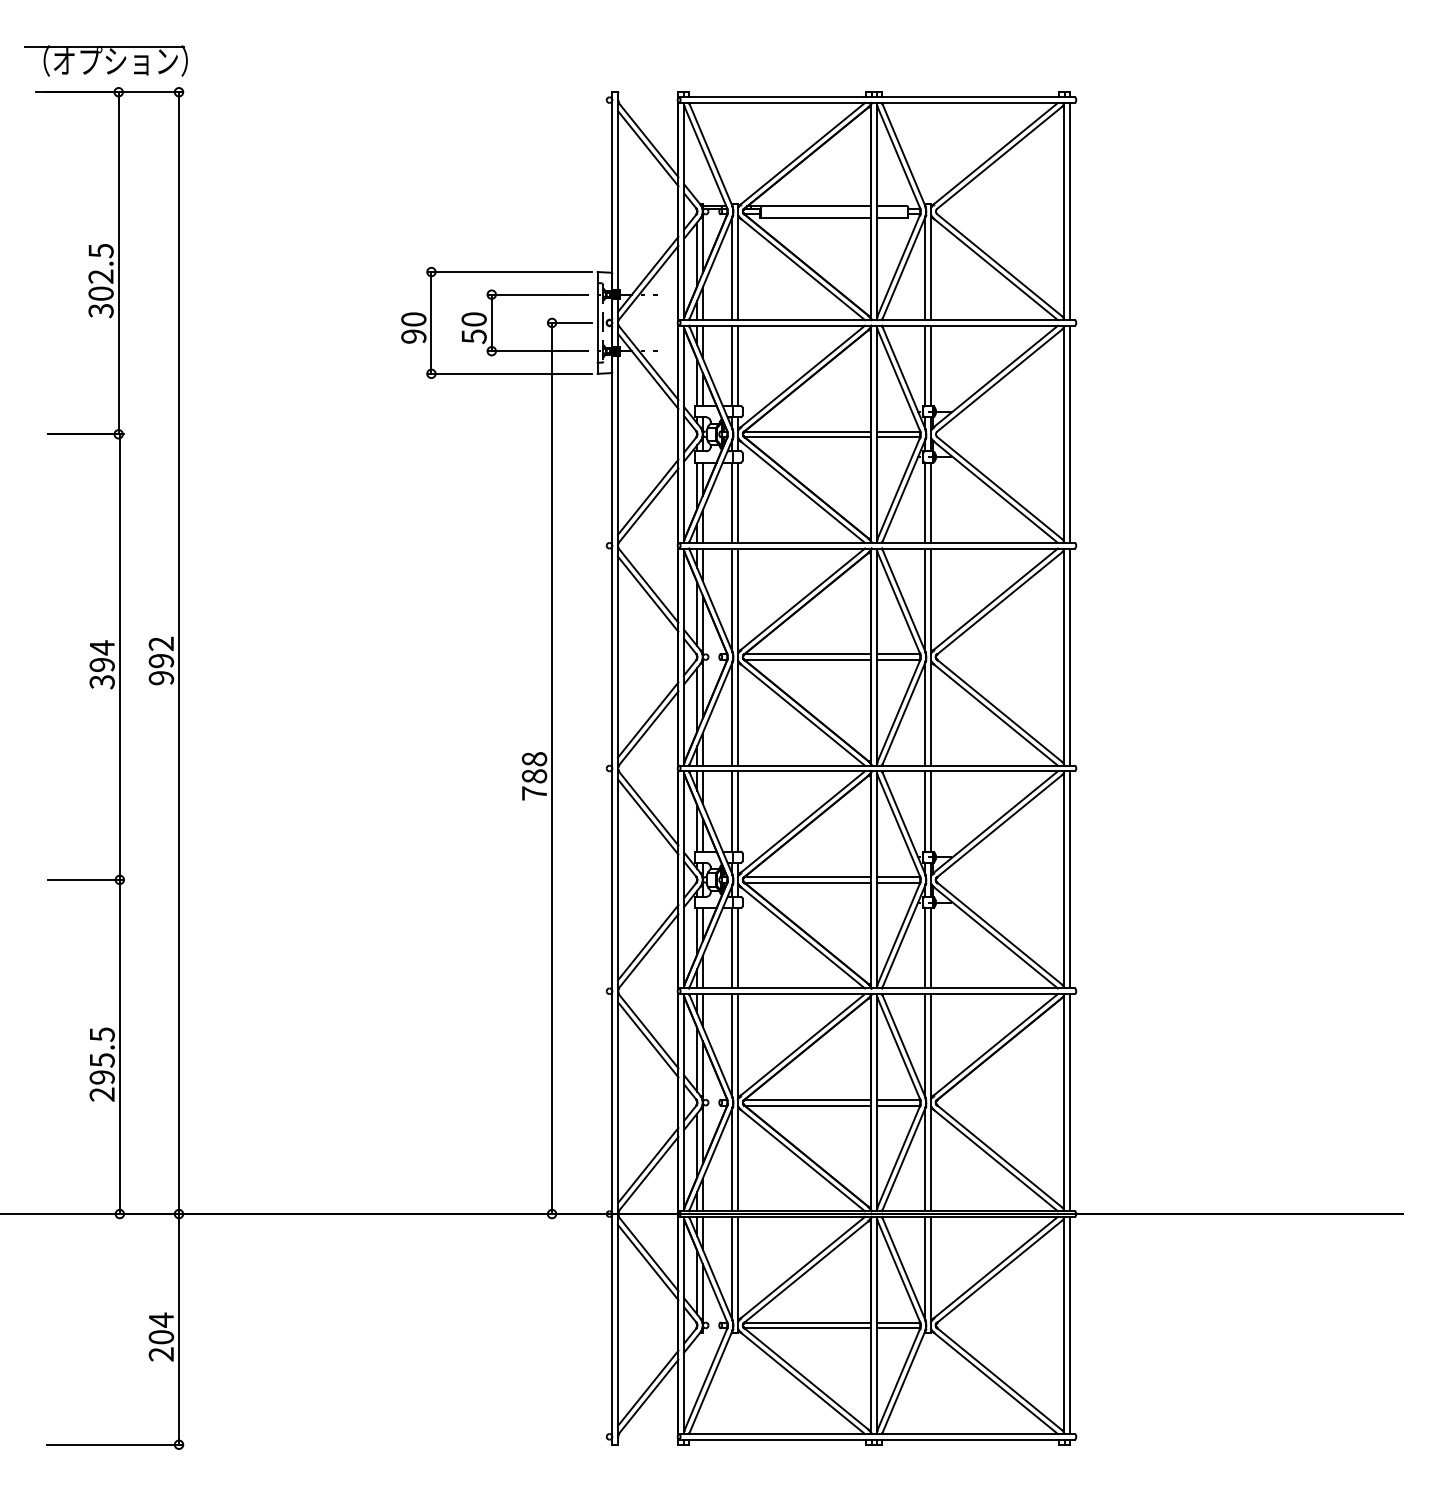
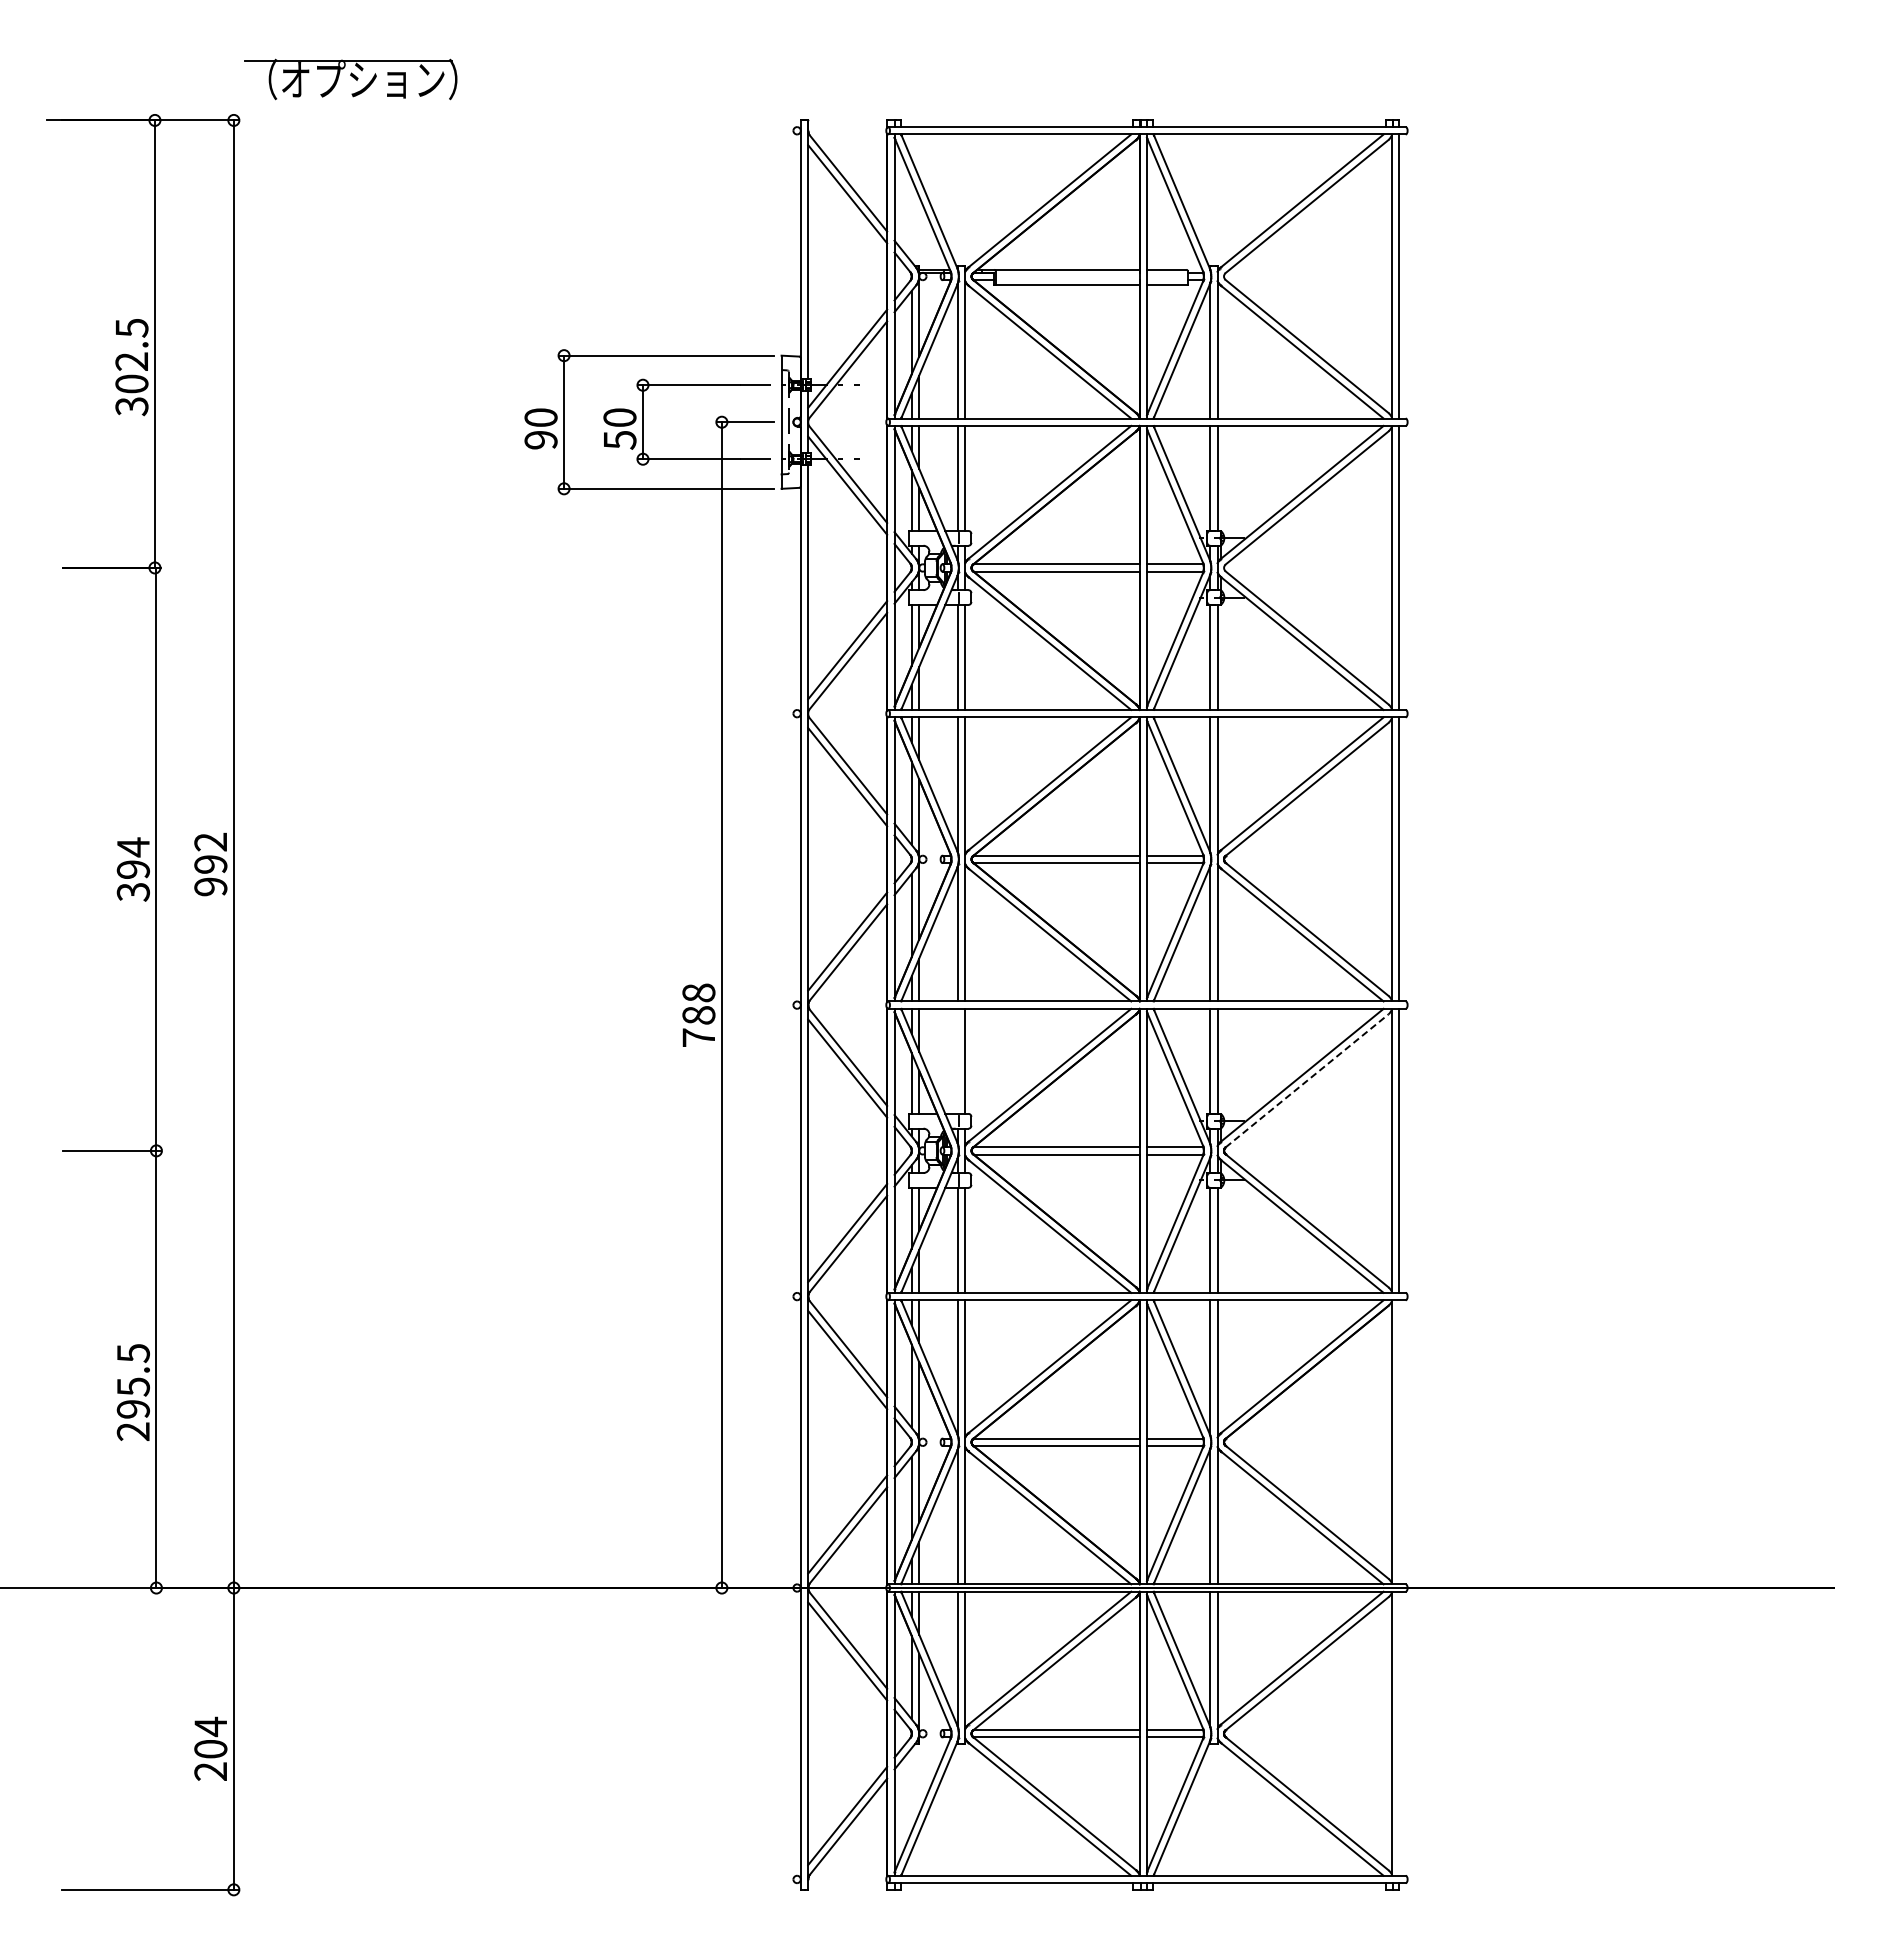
part: (106, 60) -> (350, 79), moved
line: (732, 810) -> (957, 1060), removed
line: (999, 826) -> (1307, 1080), solid -> dashed
line: (1070, 1102) -> (1399, 1442), removed
line: (1070, 1325) -> (1399, 1733), removed

